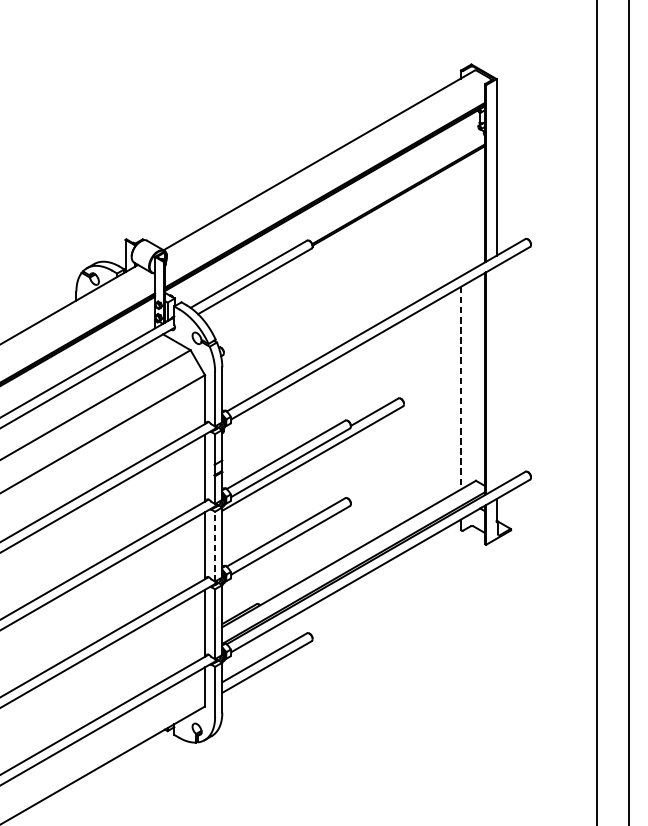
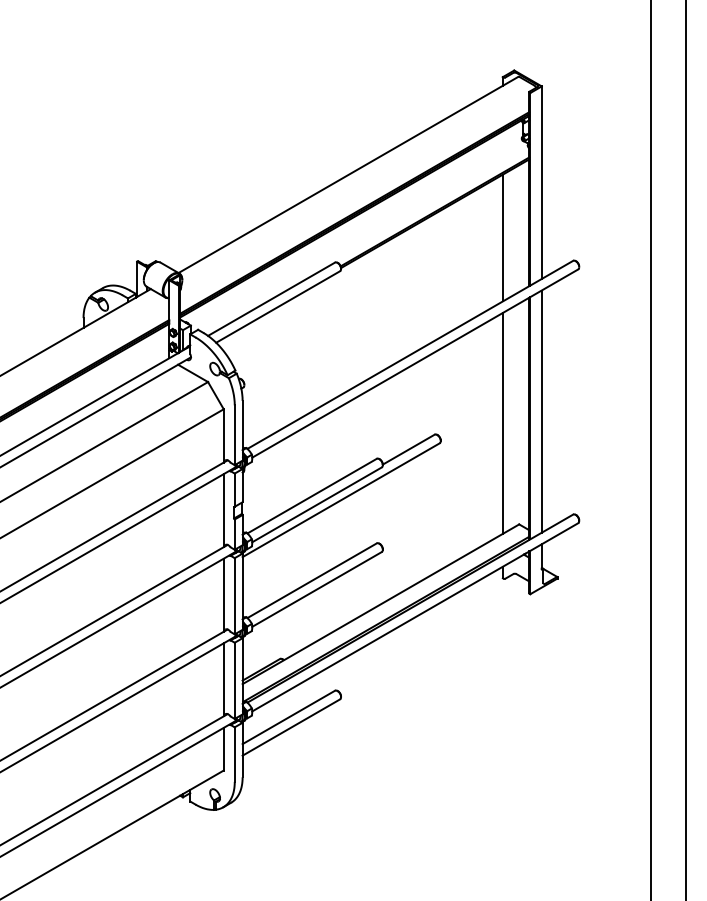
line: (460, 217) -> (502, 237), added
line: (496, 377) -> (541, 411), added
line: (460, 388) -> (502, 423), dashed -> solid
line: (214, 545) -> (234, 595), dashed -> solid

